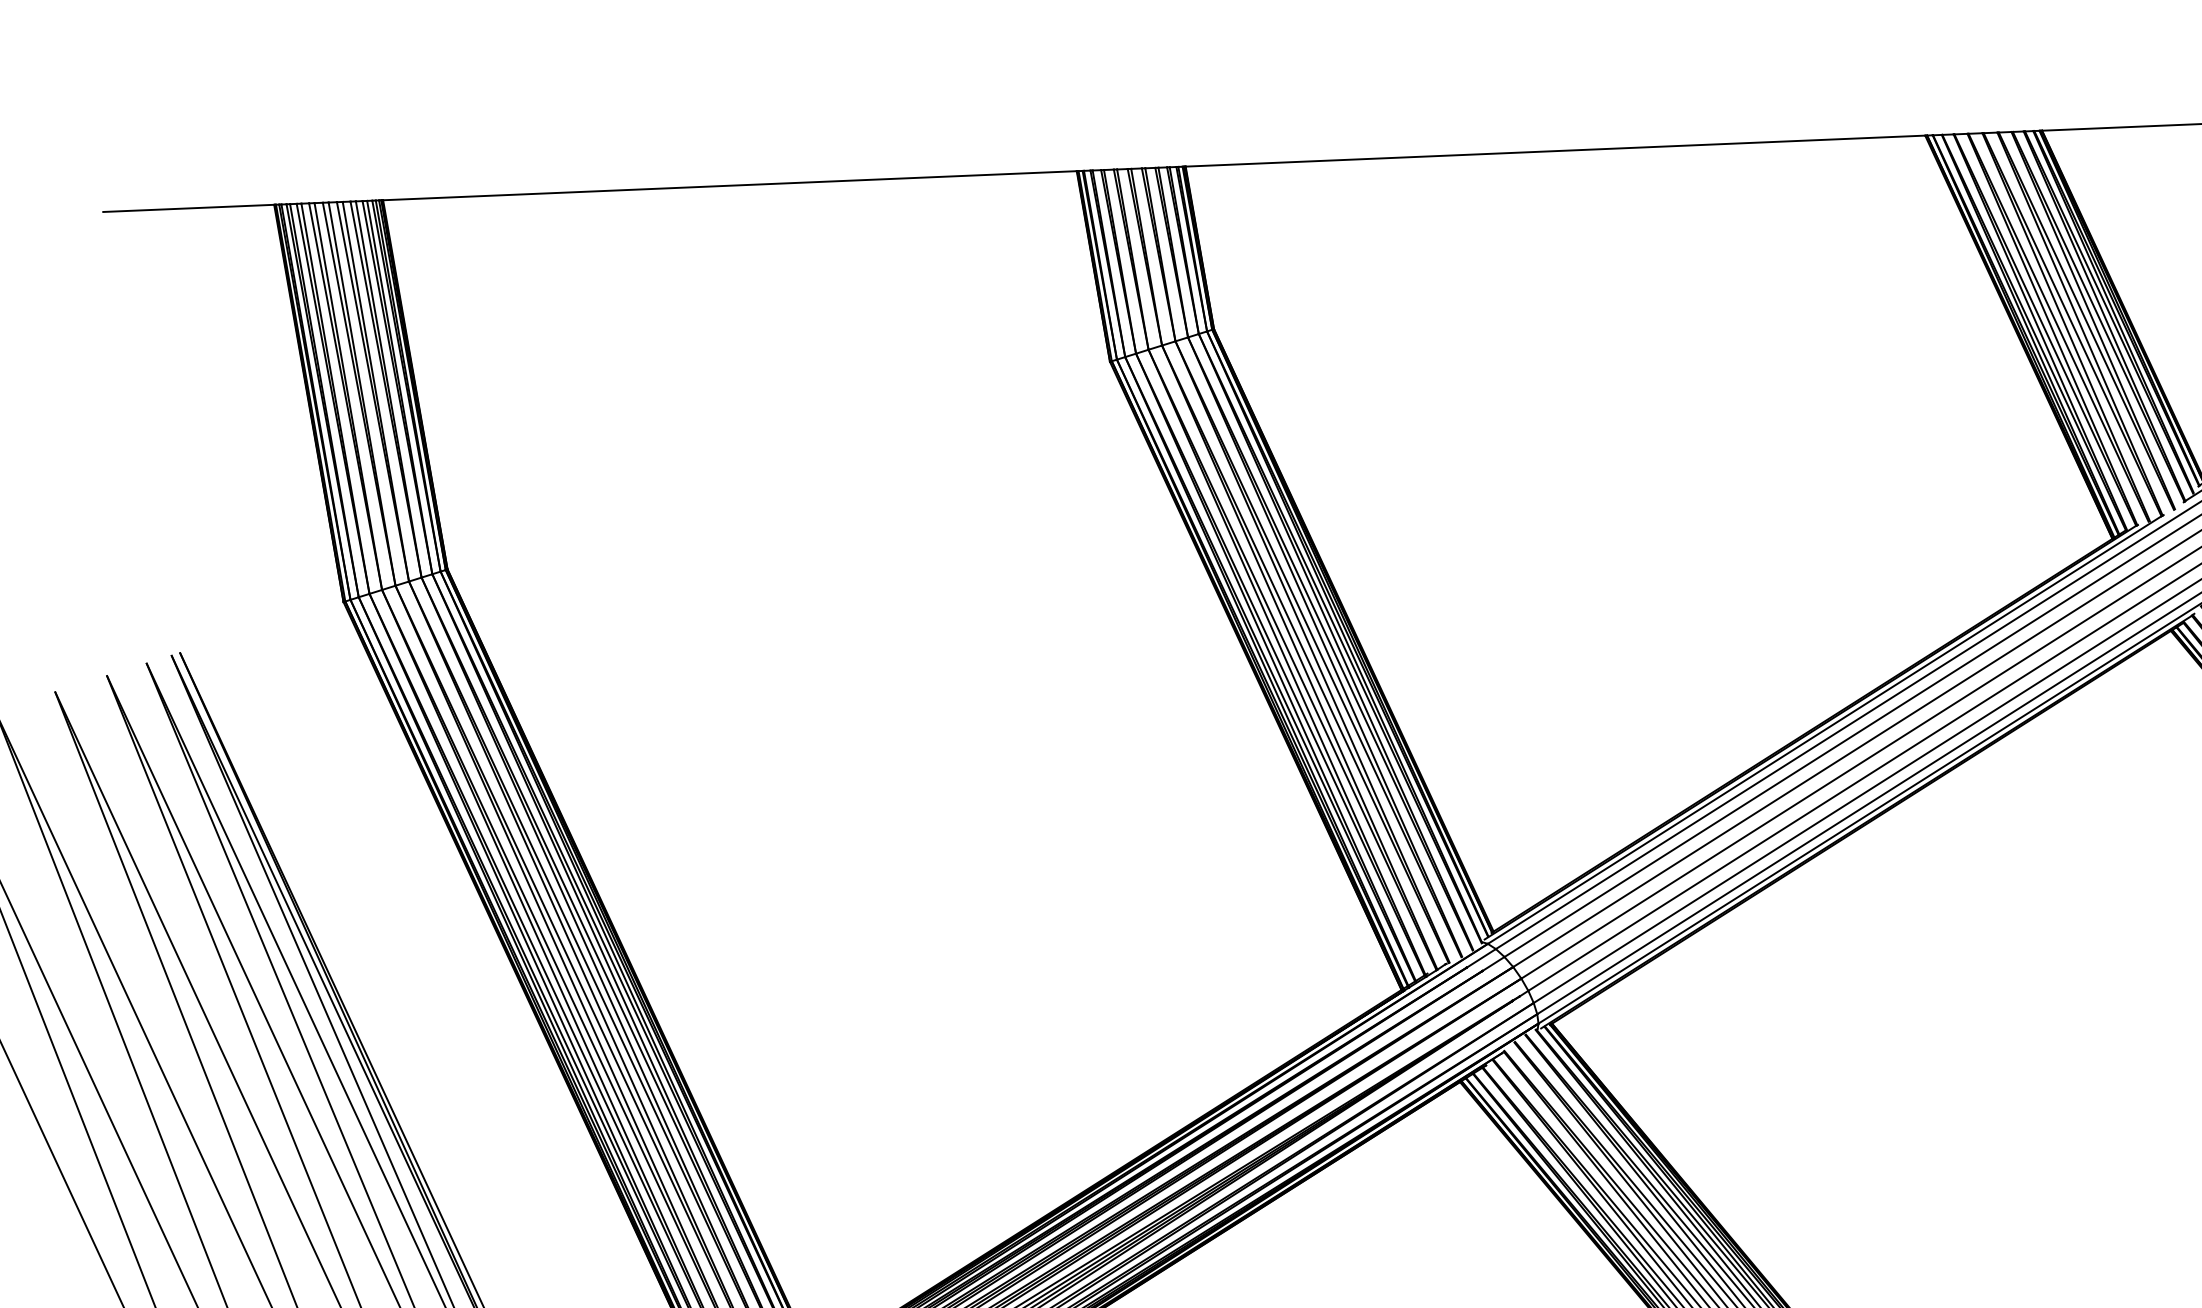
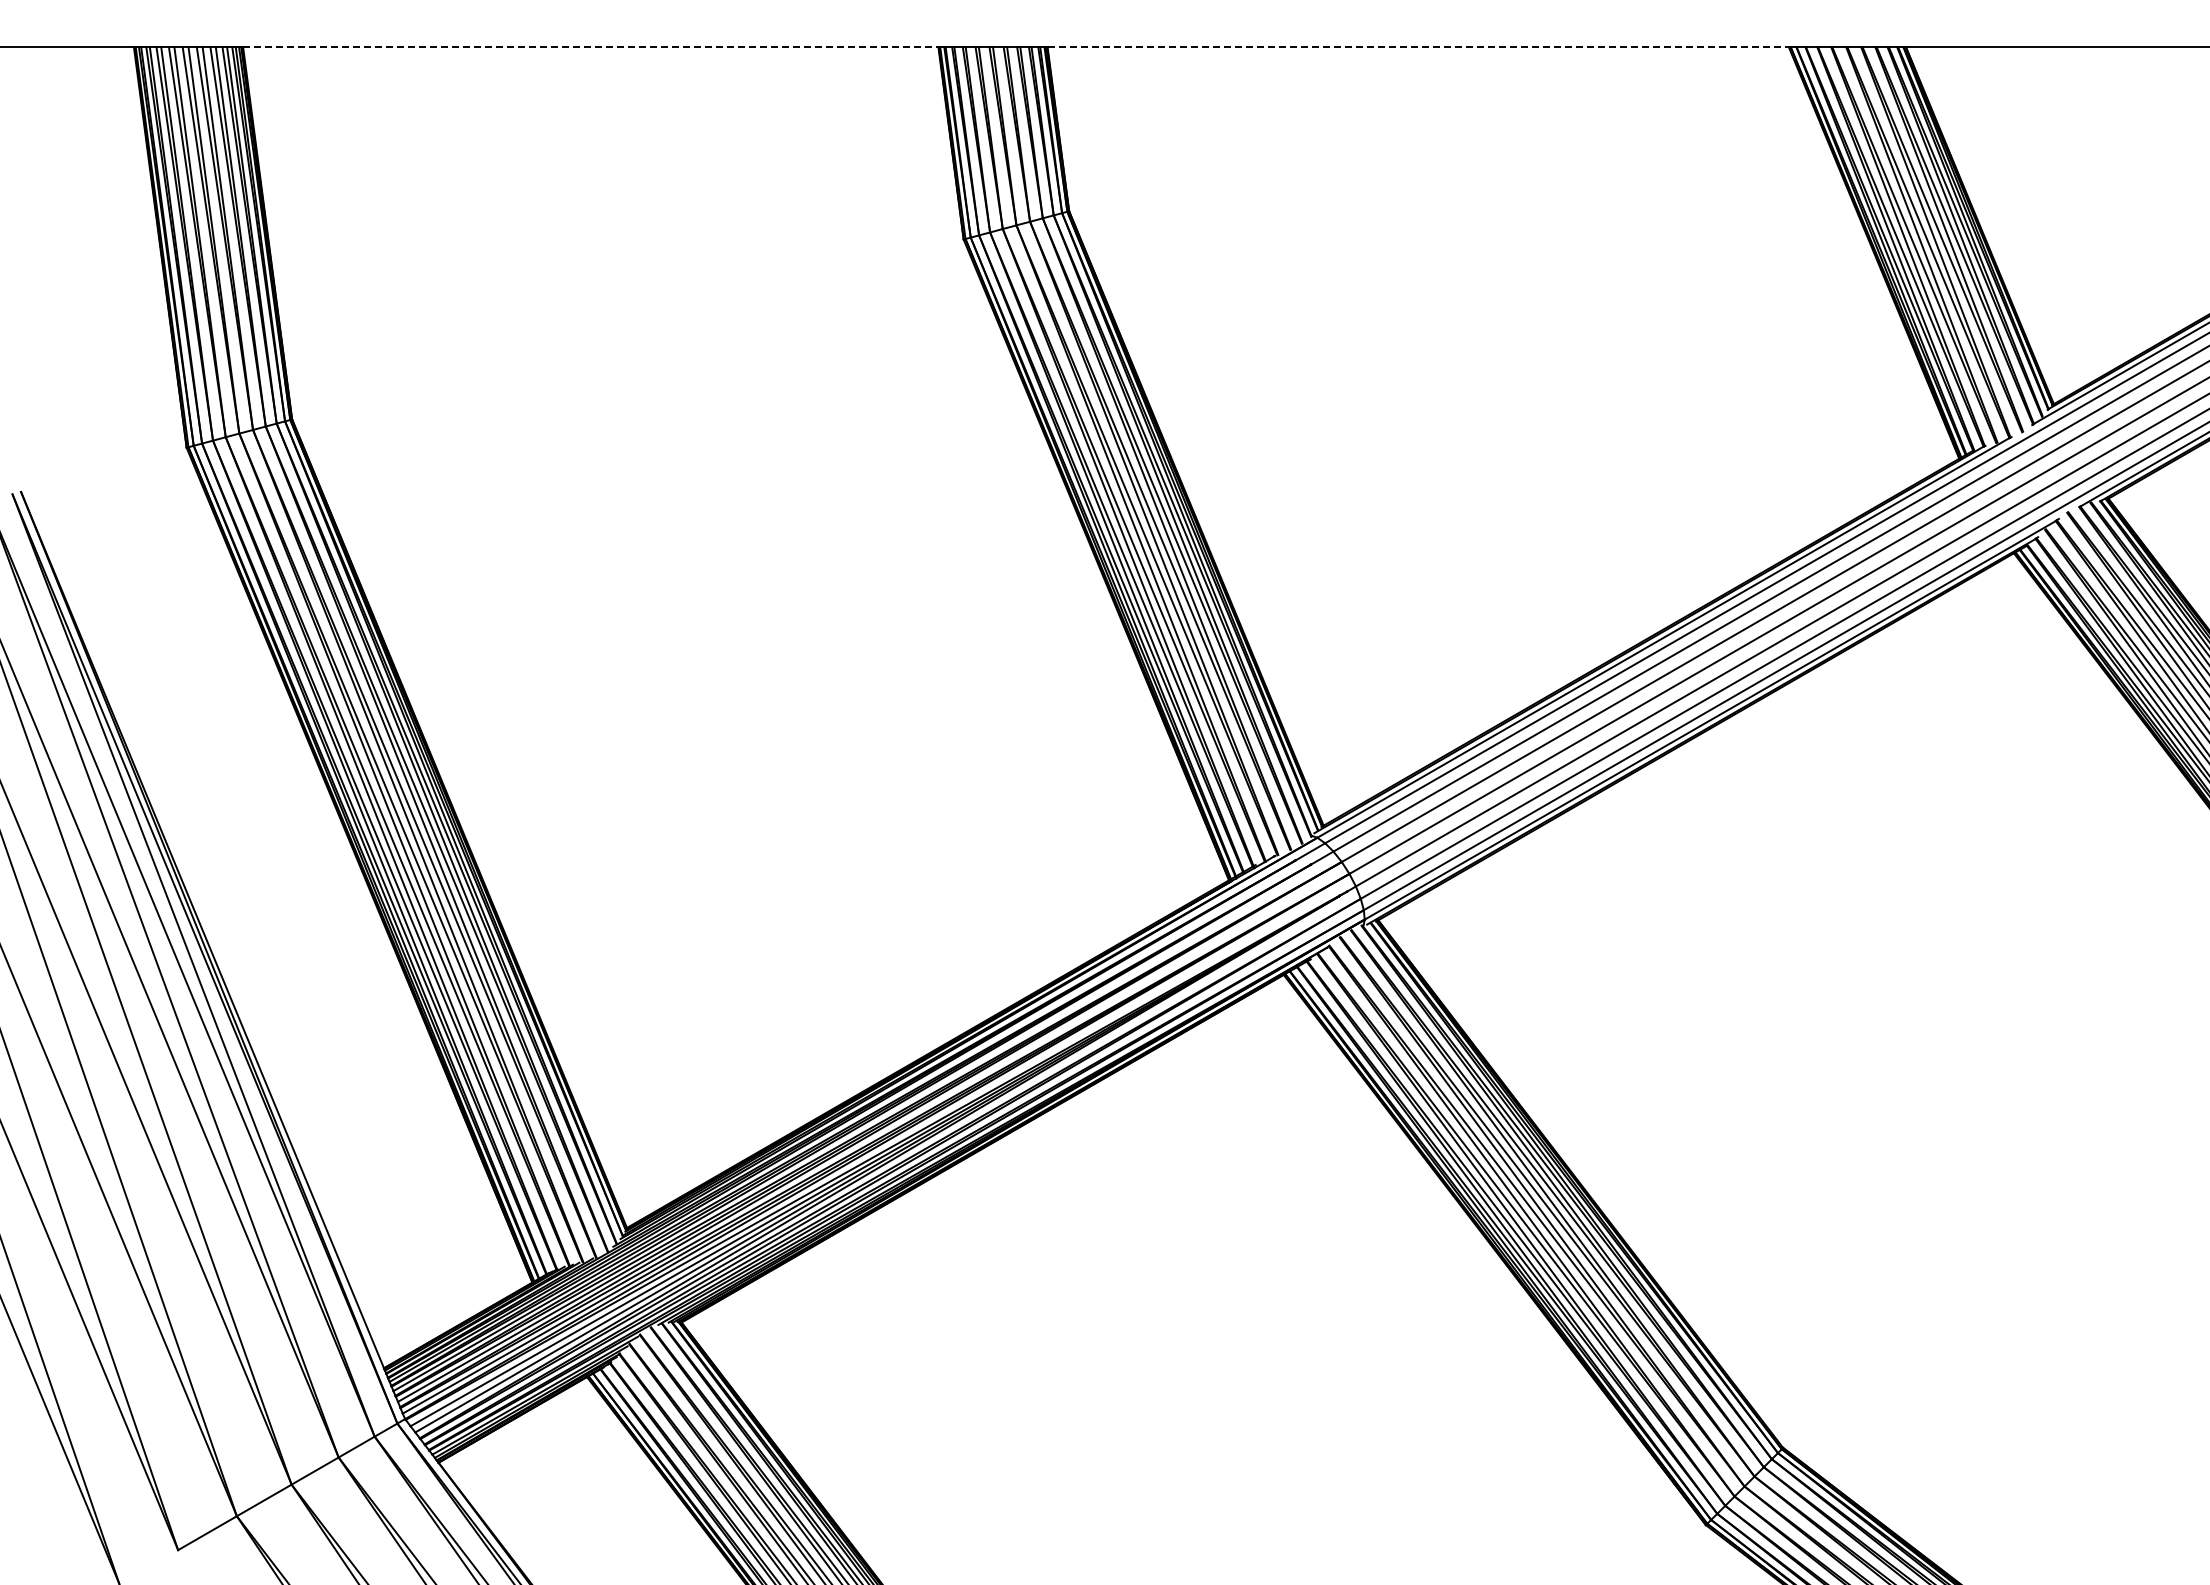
line: (1555, 151) -> (1418, 47), solid -> dashed
line: (729, 185) -> (590, 47), solid -> dashed

